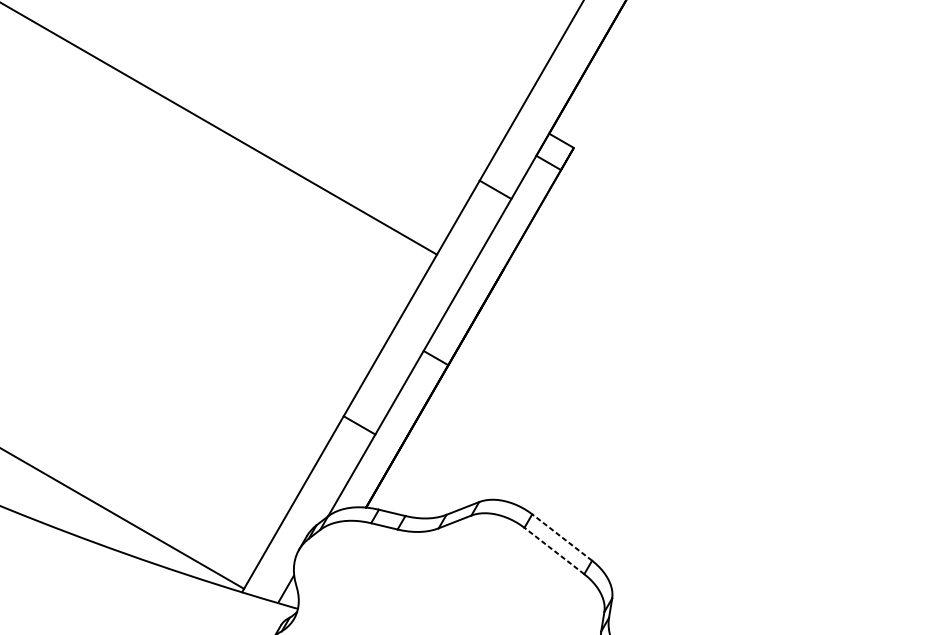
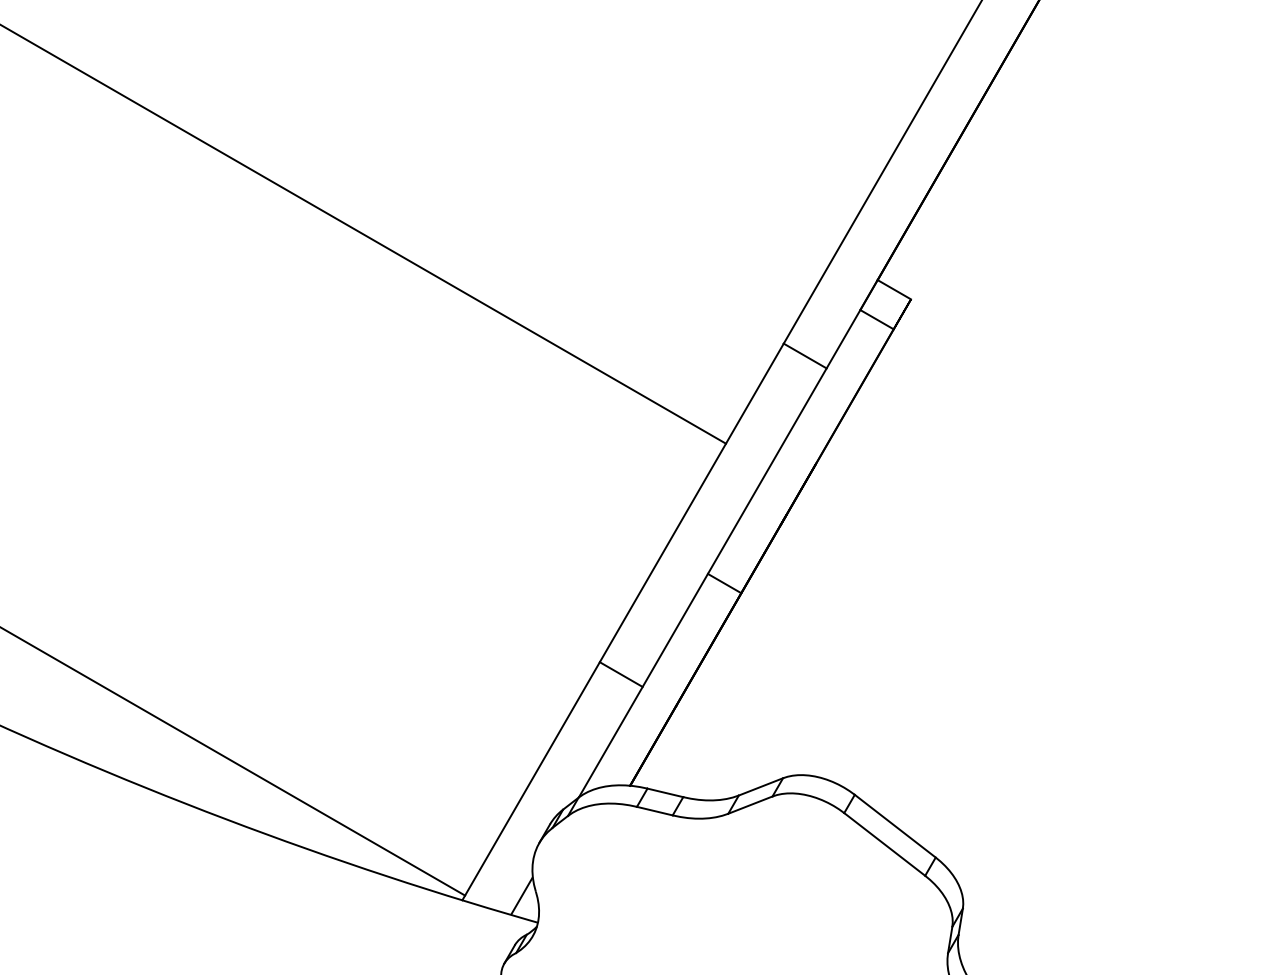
line: (561, 537) -> (894, 825), dashed -> solid
line: (554, 551) -> (884, 844), dashed -> solid

